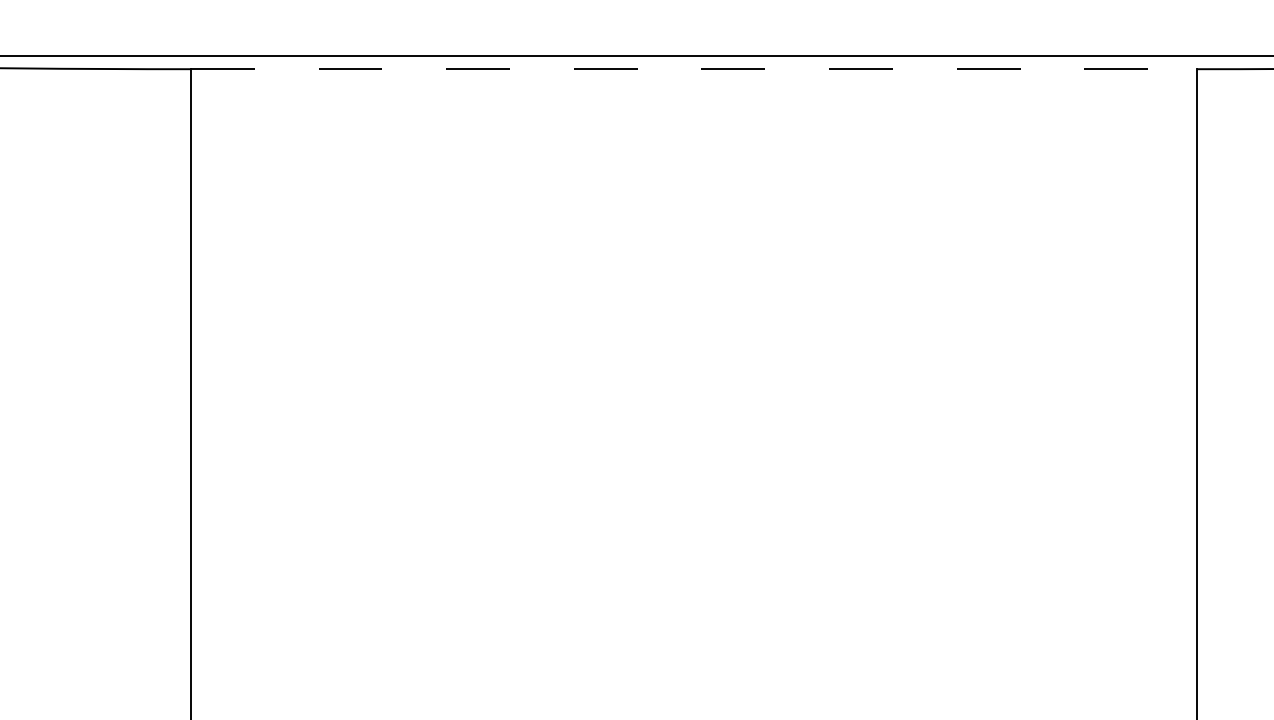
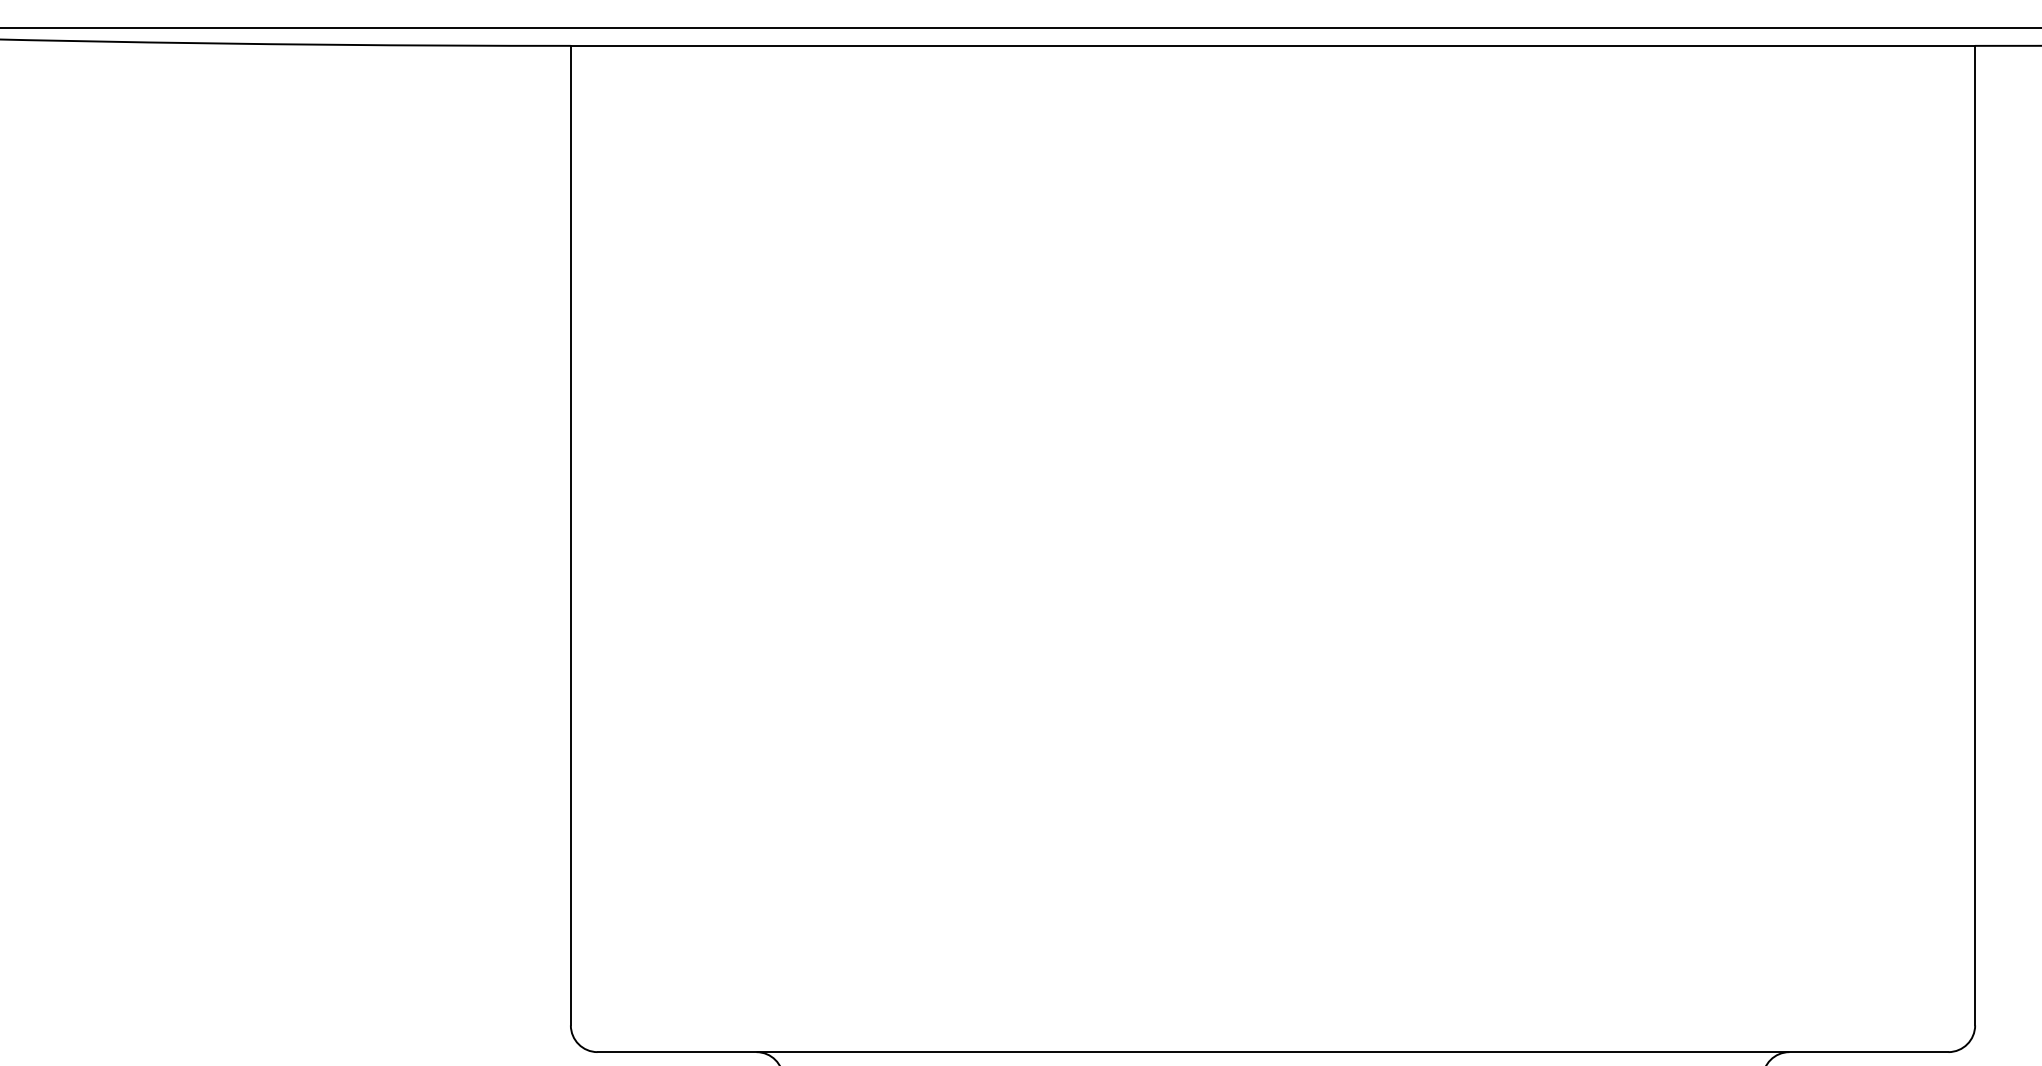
line: (694, 68) -> (1273, 45), dashed -> solid

